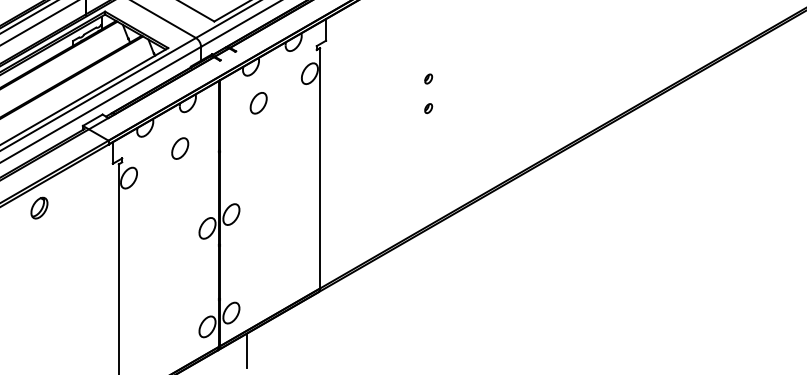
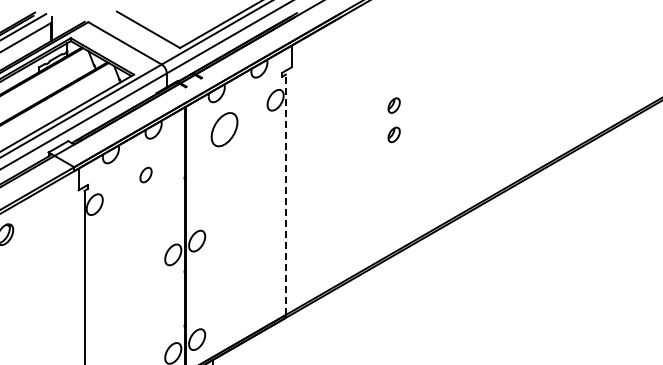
part: (428, 78) -> (394, 105), size x1.6
part: (258, 103) -> (224, 130), size x1.6
part: (428, 108) -> (394, 135), size x1.6
part: (180, 148) -> (146, 175), size x0.7
line: (320, 167) -> (286, 194), solid -> dashed

